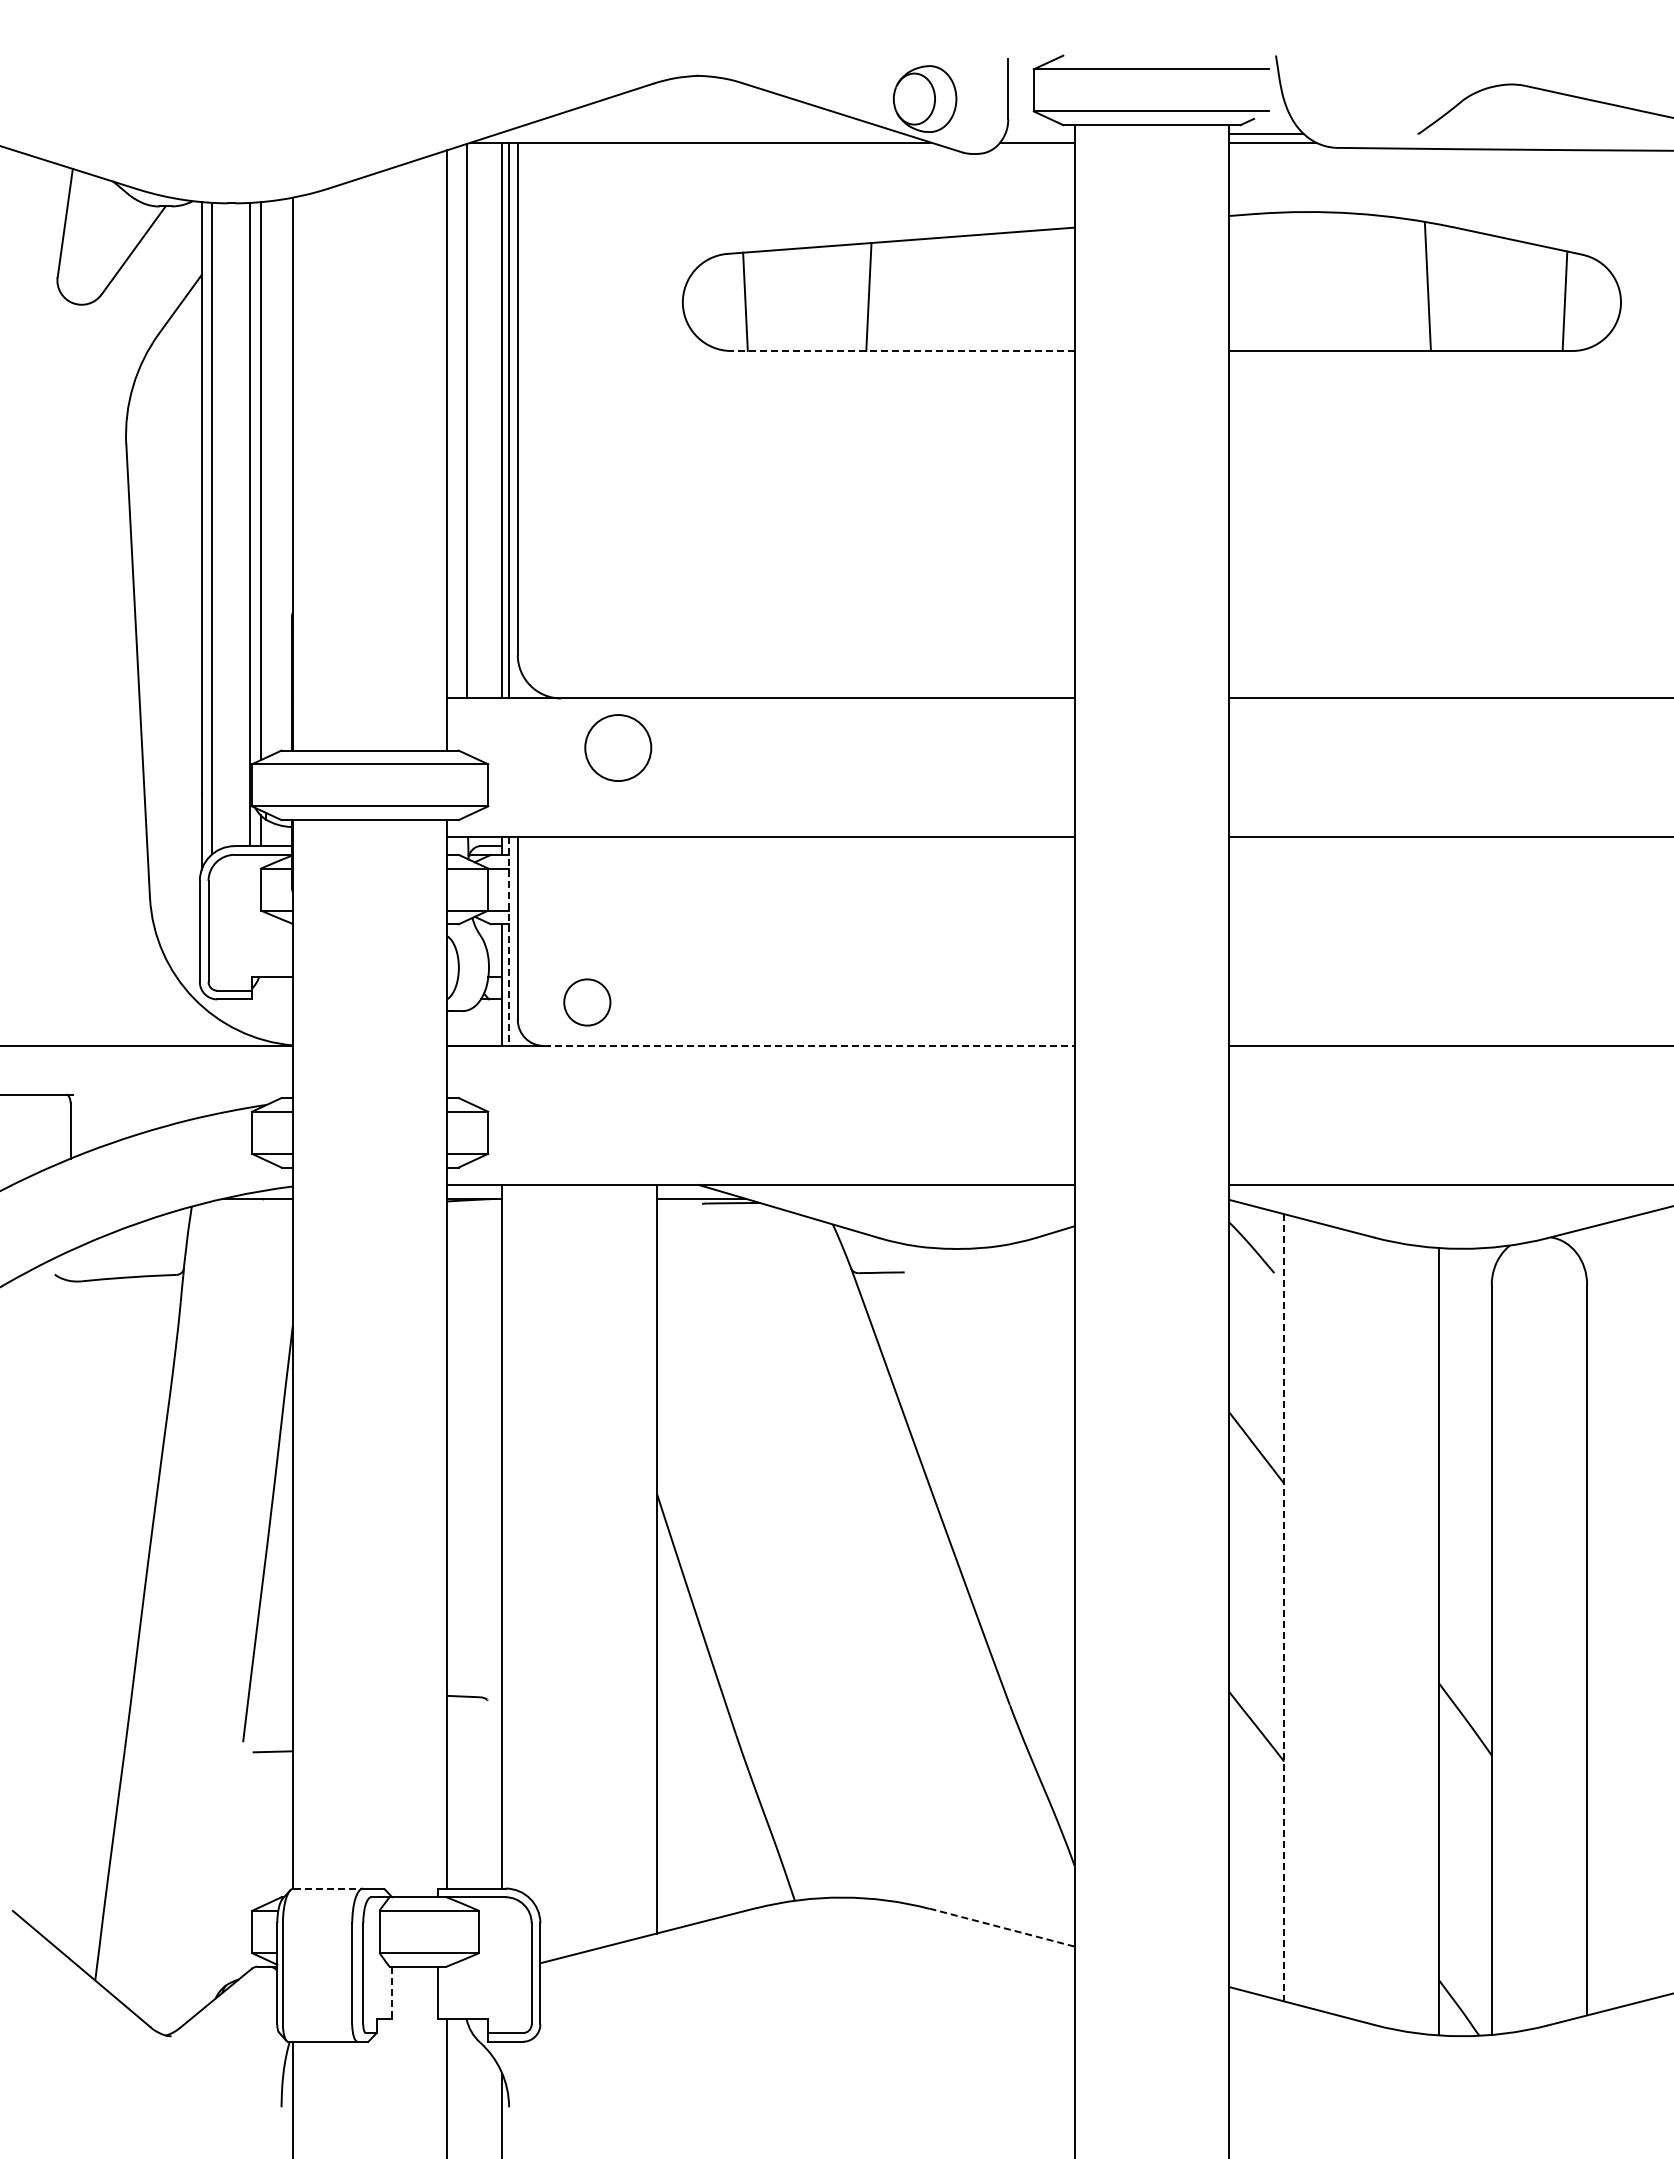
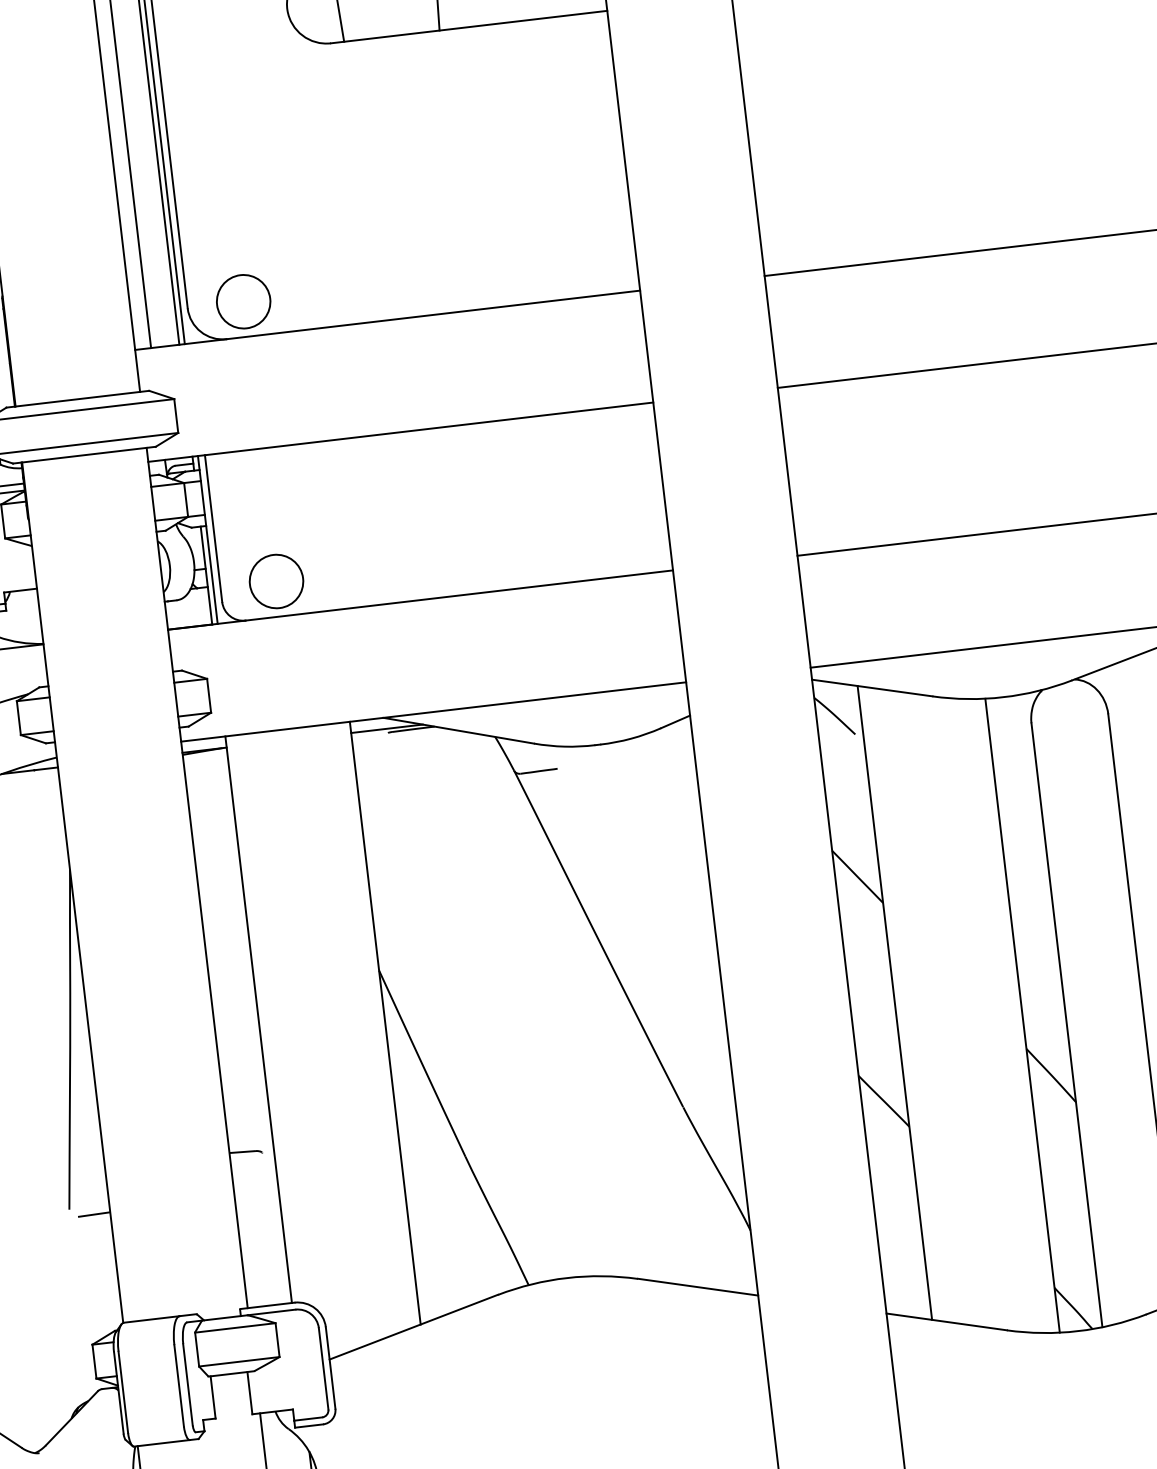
line: (903, 351) -> (469, 27), dashed -> solid
circle: (618, 747) -> (243, 301), moved
line: (509, 942) -> (208, 540), dashed -> solid
circle: (587, 1002) -> (276, 581), size x1.43
line: (809, 1045) -> (459, 595), dashed -> solid
line: (1284, 1607) -> (895, 1002), dashed -> solid
line: (328, 1888) -> (151, 1319), dashed -> solid
line: (1002, 1927) -> (698, 1287), dashed -> solid
line: (392, 1993) -> (213, 1397), dashed -> solid

